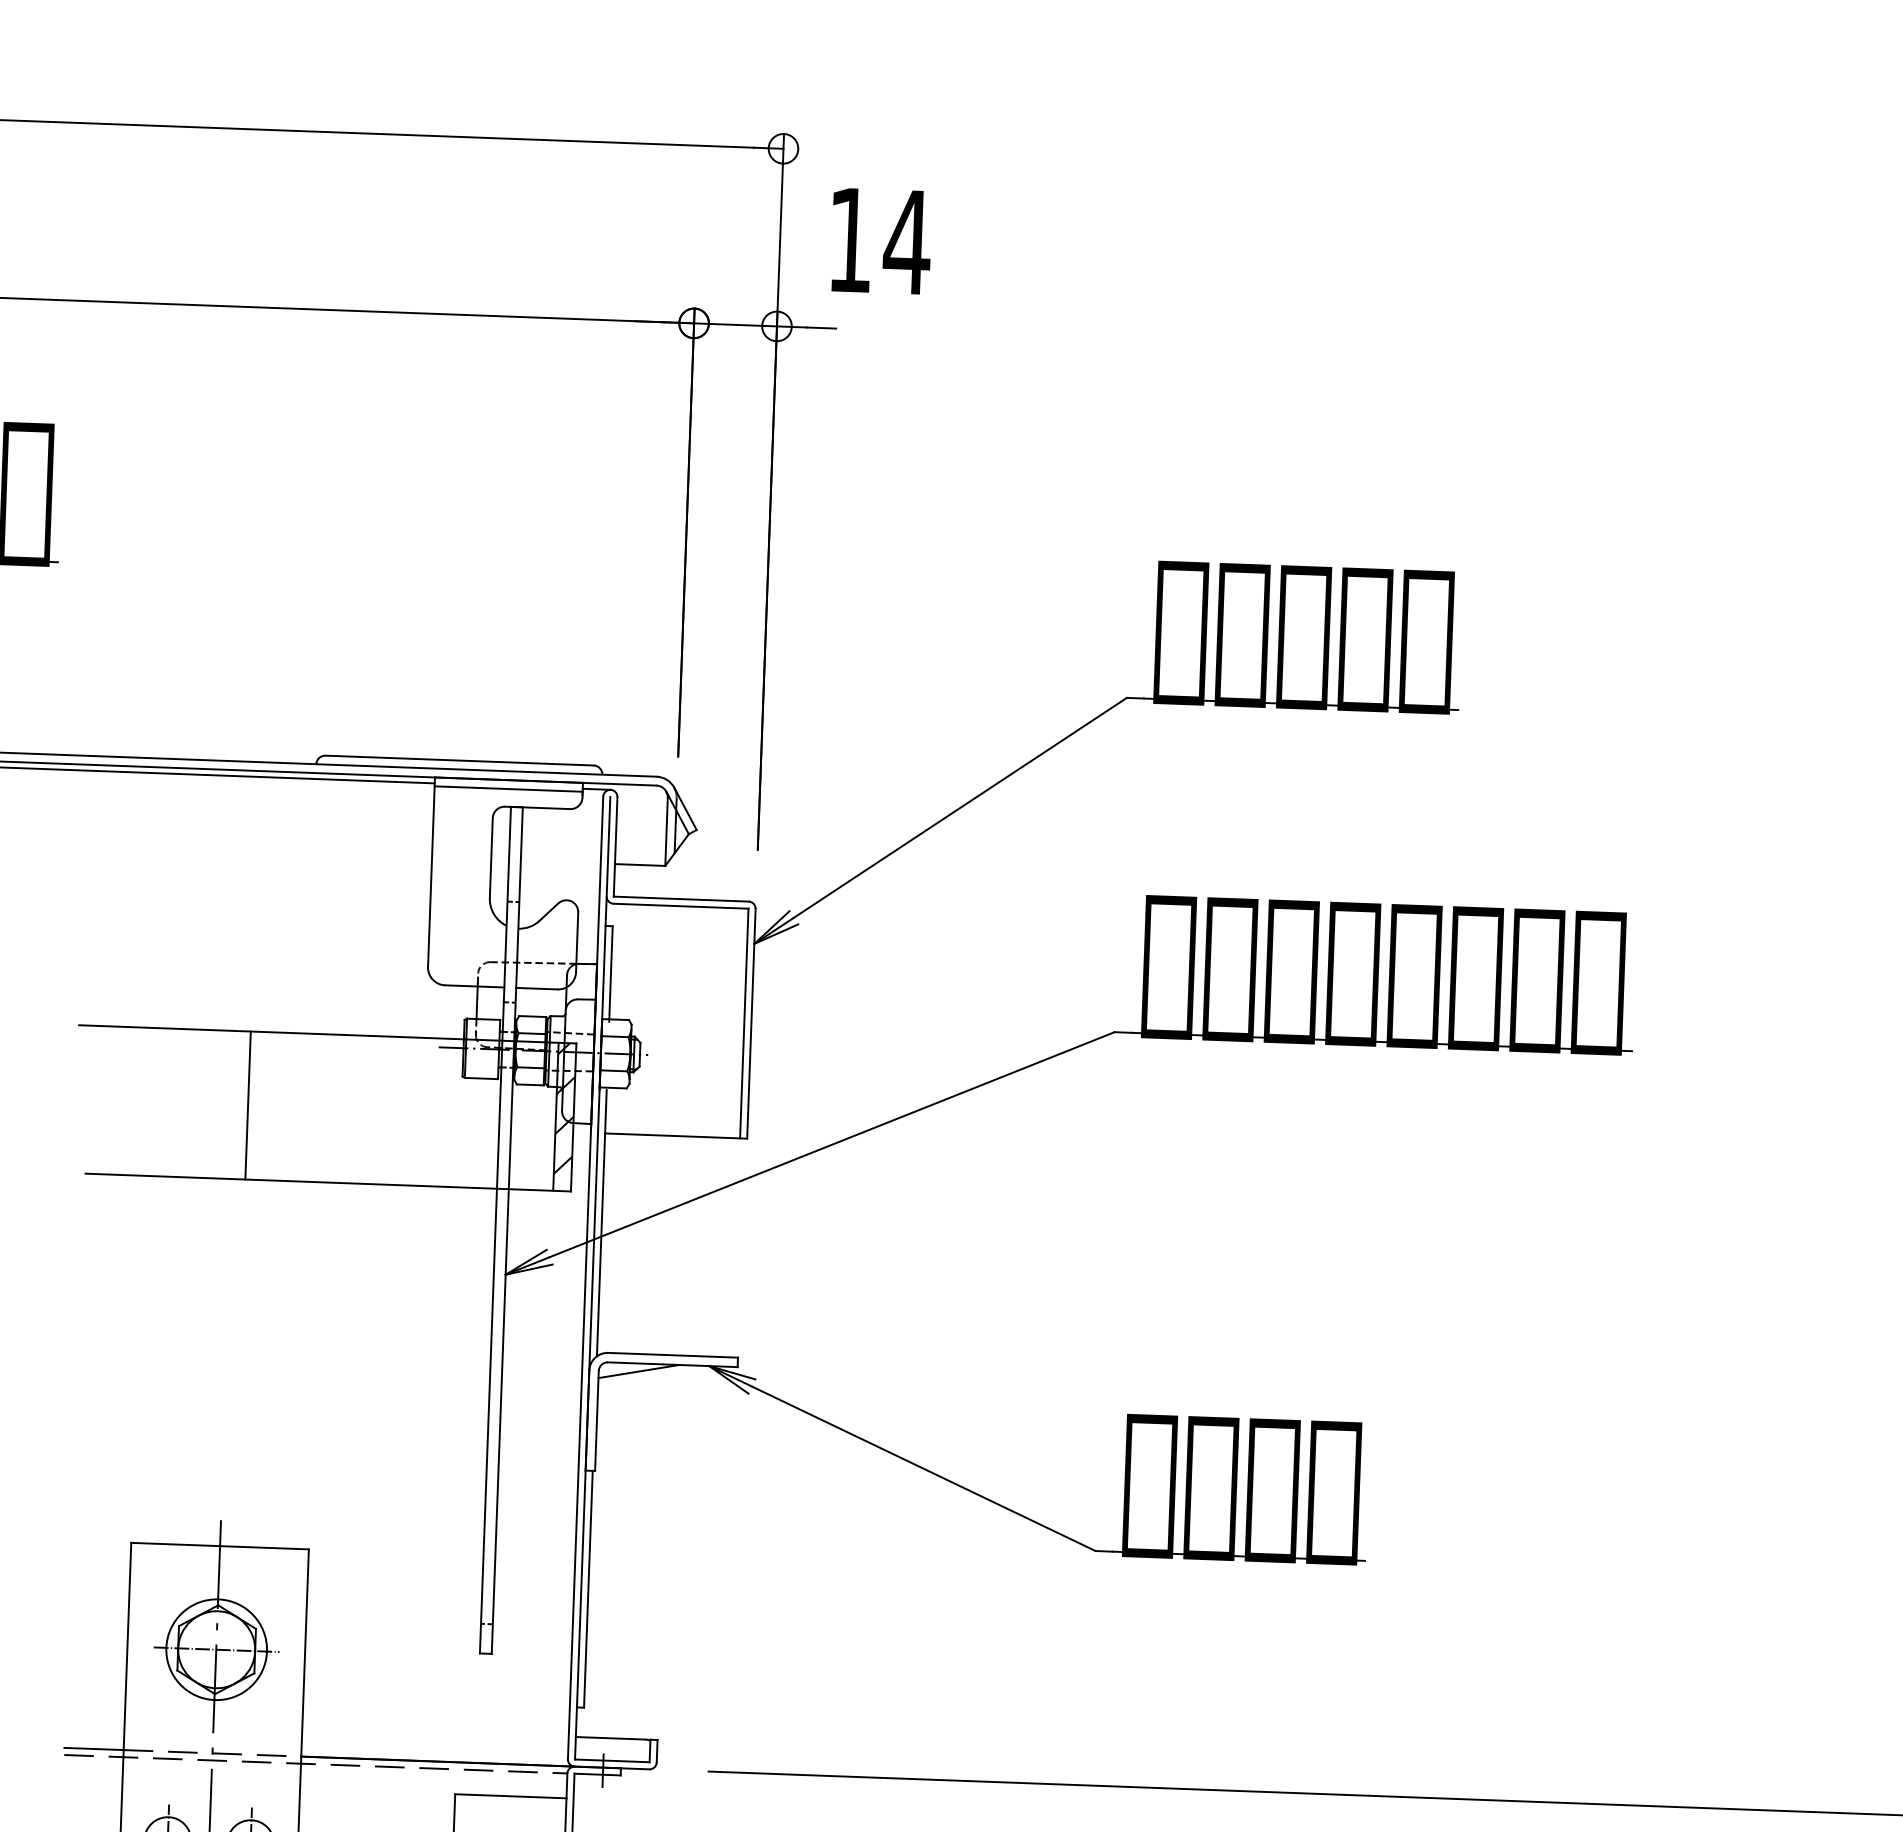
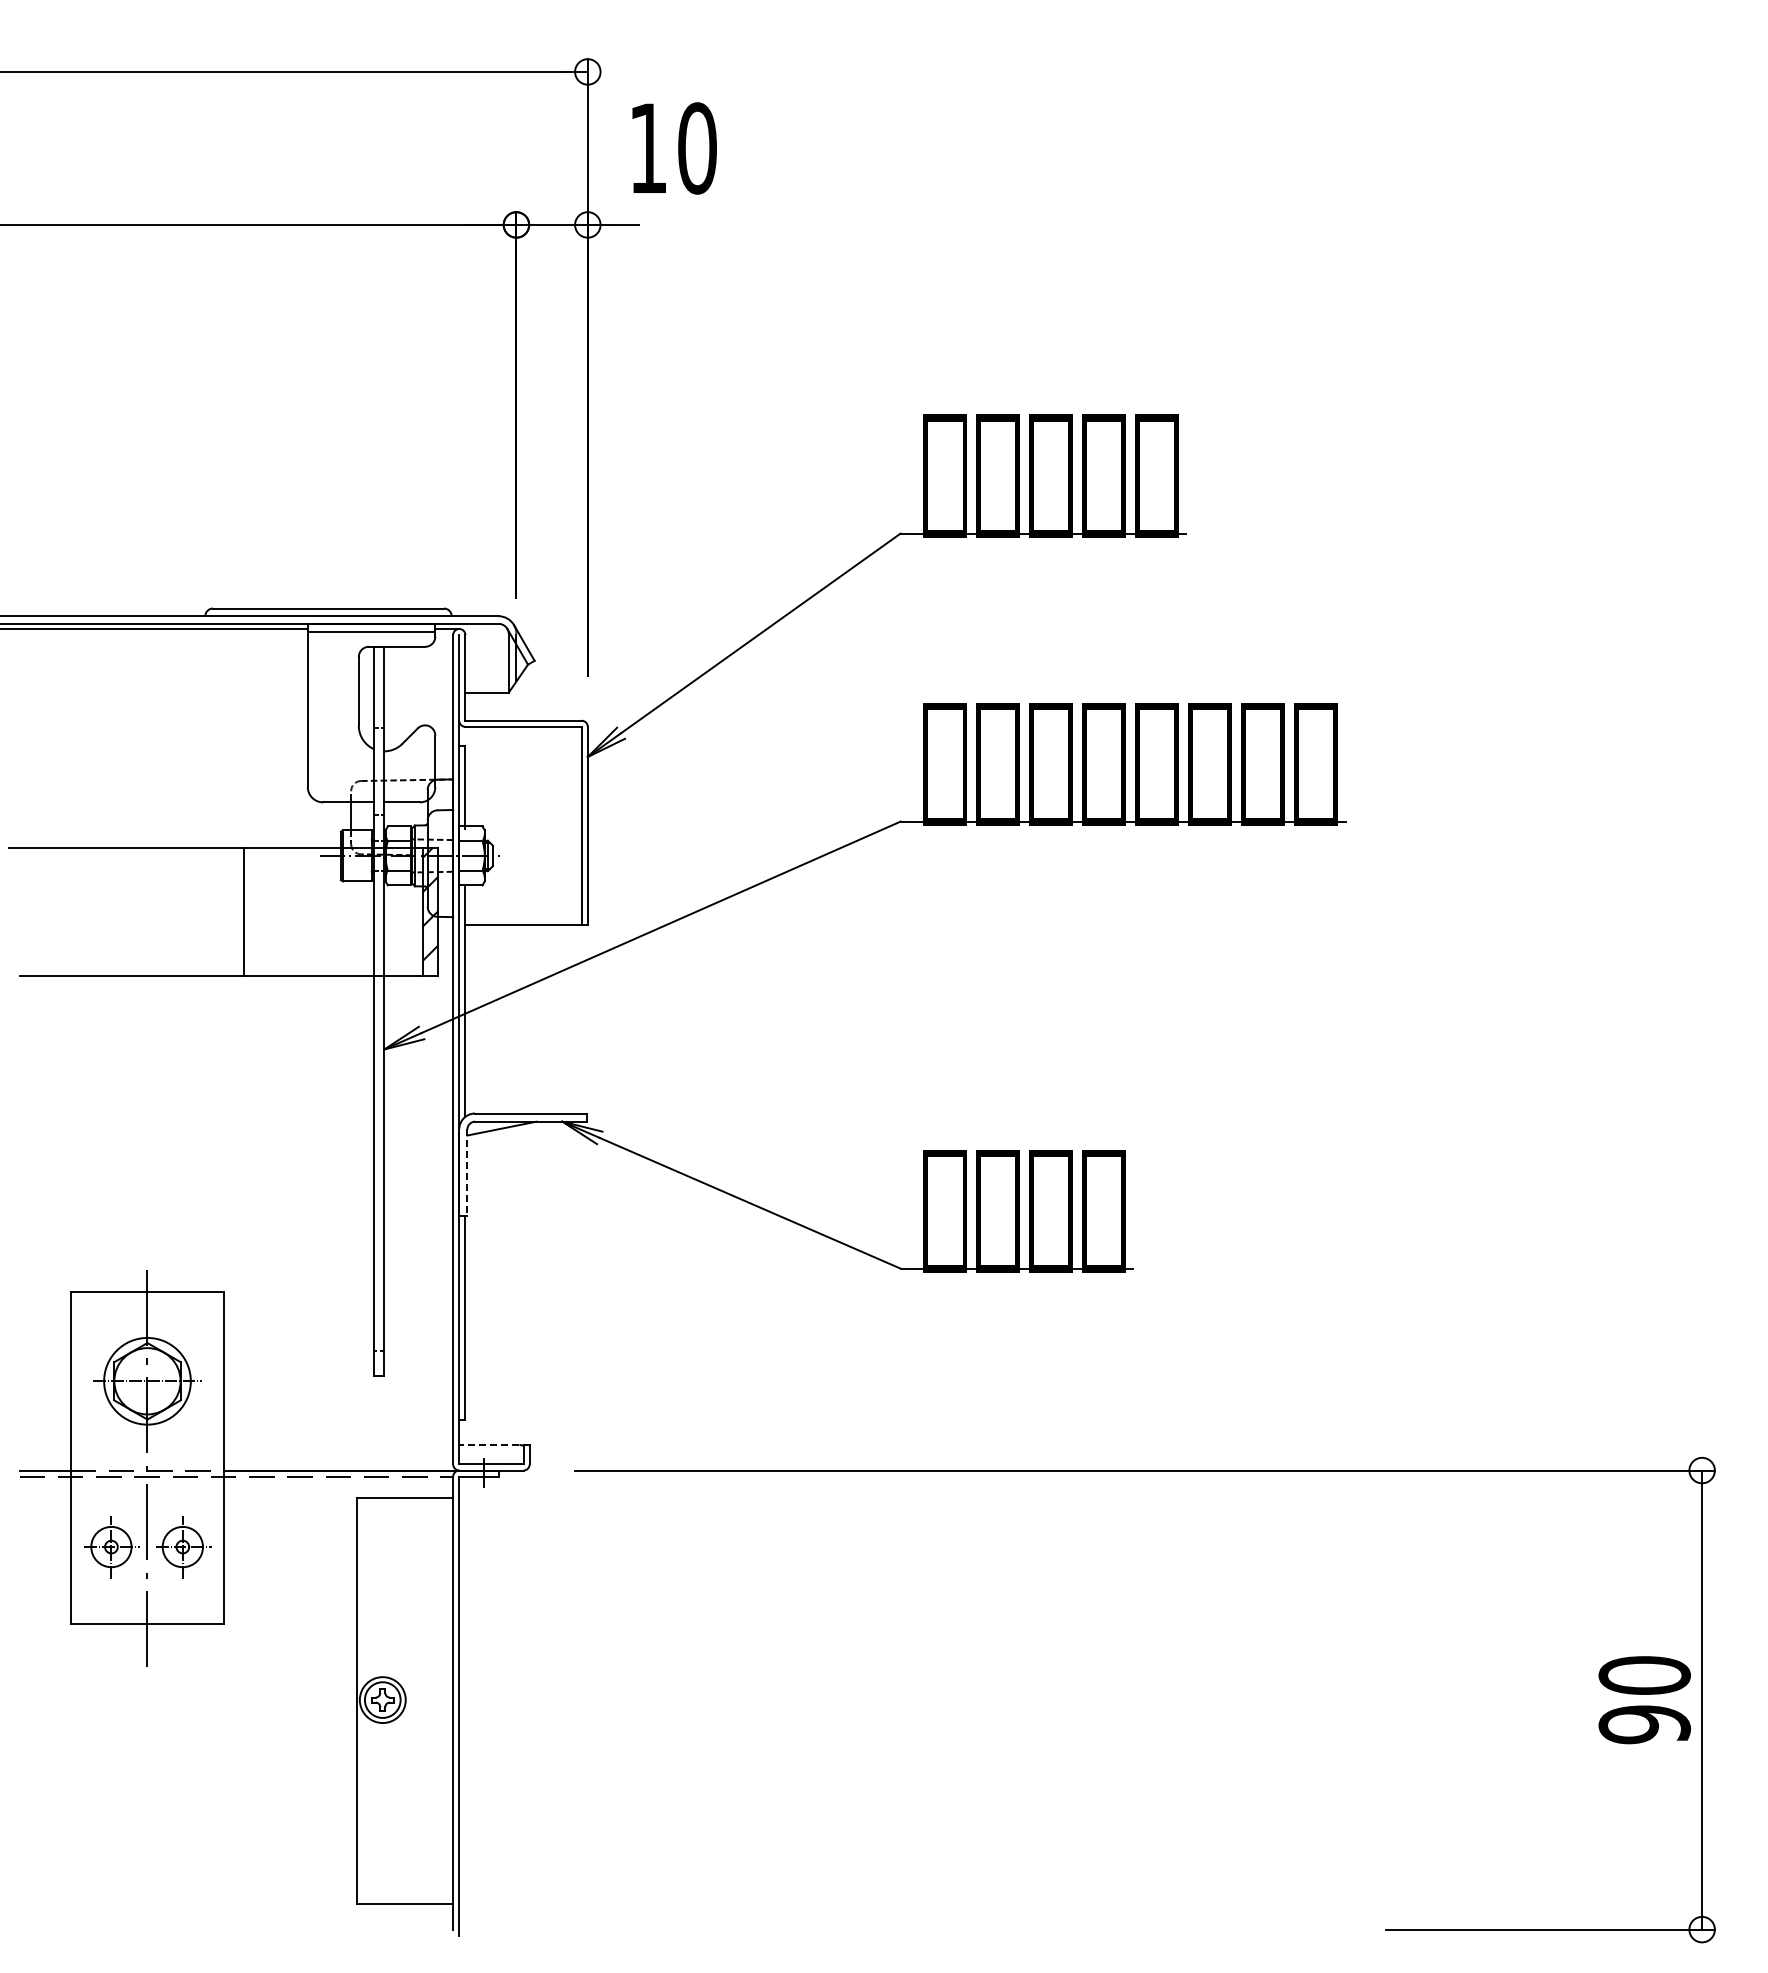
text: (906, 242) -> (696, 148), 14 -> 10
line: (248, 1104) -> (244, 911), moved
line: (596, 1421) -> (467, 1172), solid -> dashed
line: (609, 1738) -> (488, 1445), solid -> dashed

